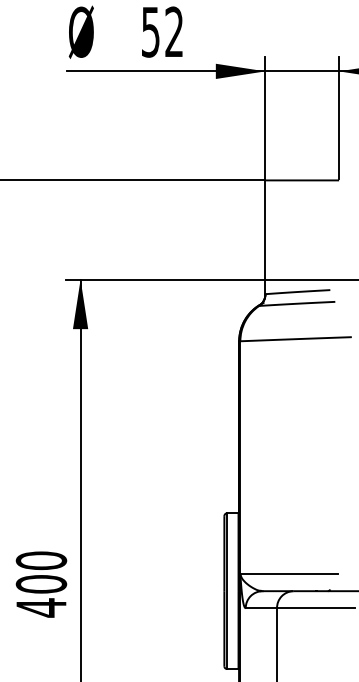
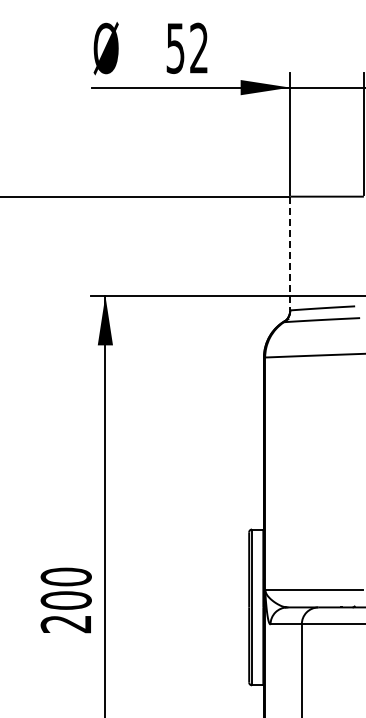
line: (265, 237) -> (290, 253), solid -> dashed
text: (40, 607) -> (65, 623), 400 -> 200

